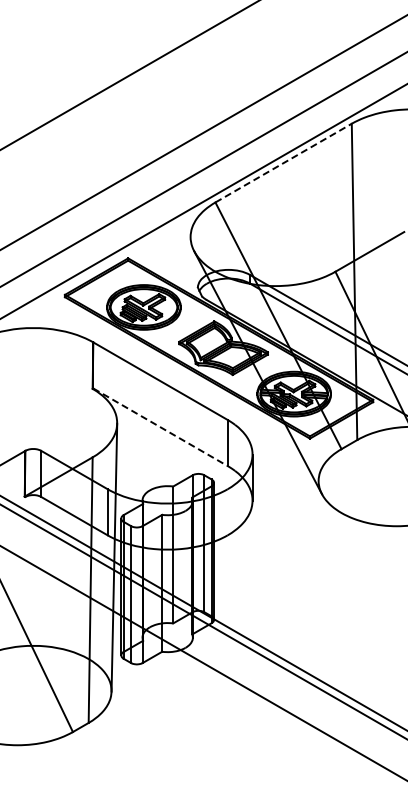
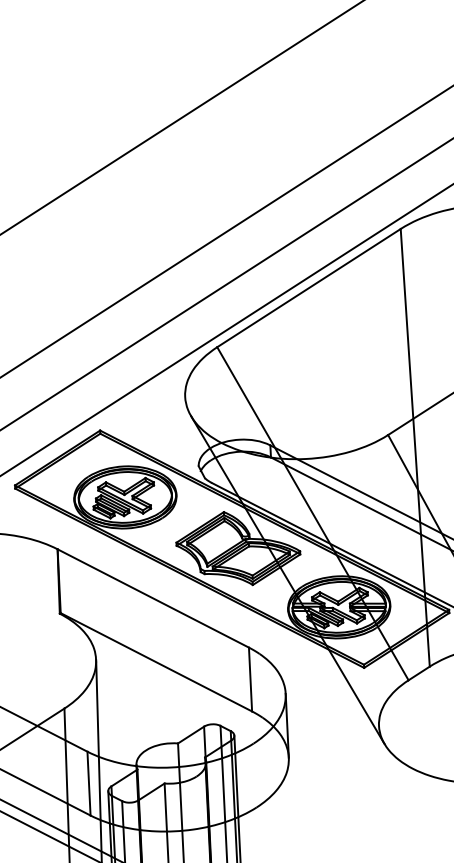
line: (283, 163) -> (308, 288), dashed -> solid
line: (160, 427) -> (156, 662), dashed -> solid

